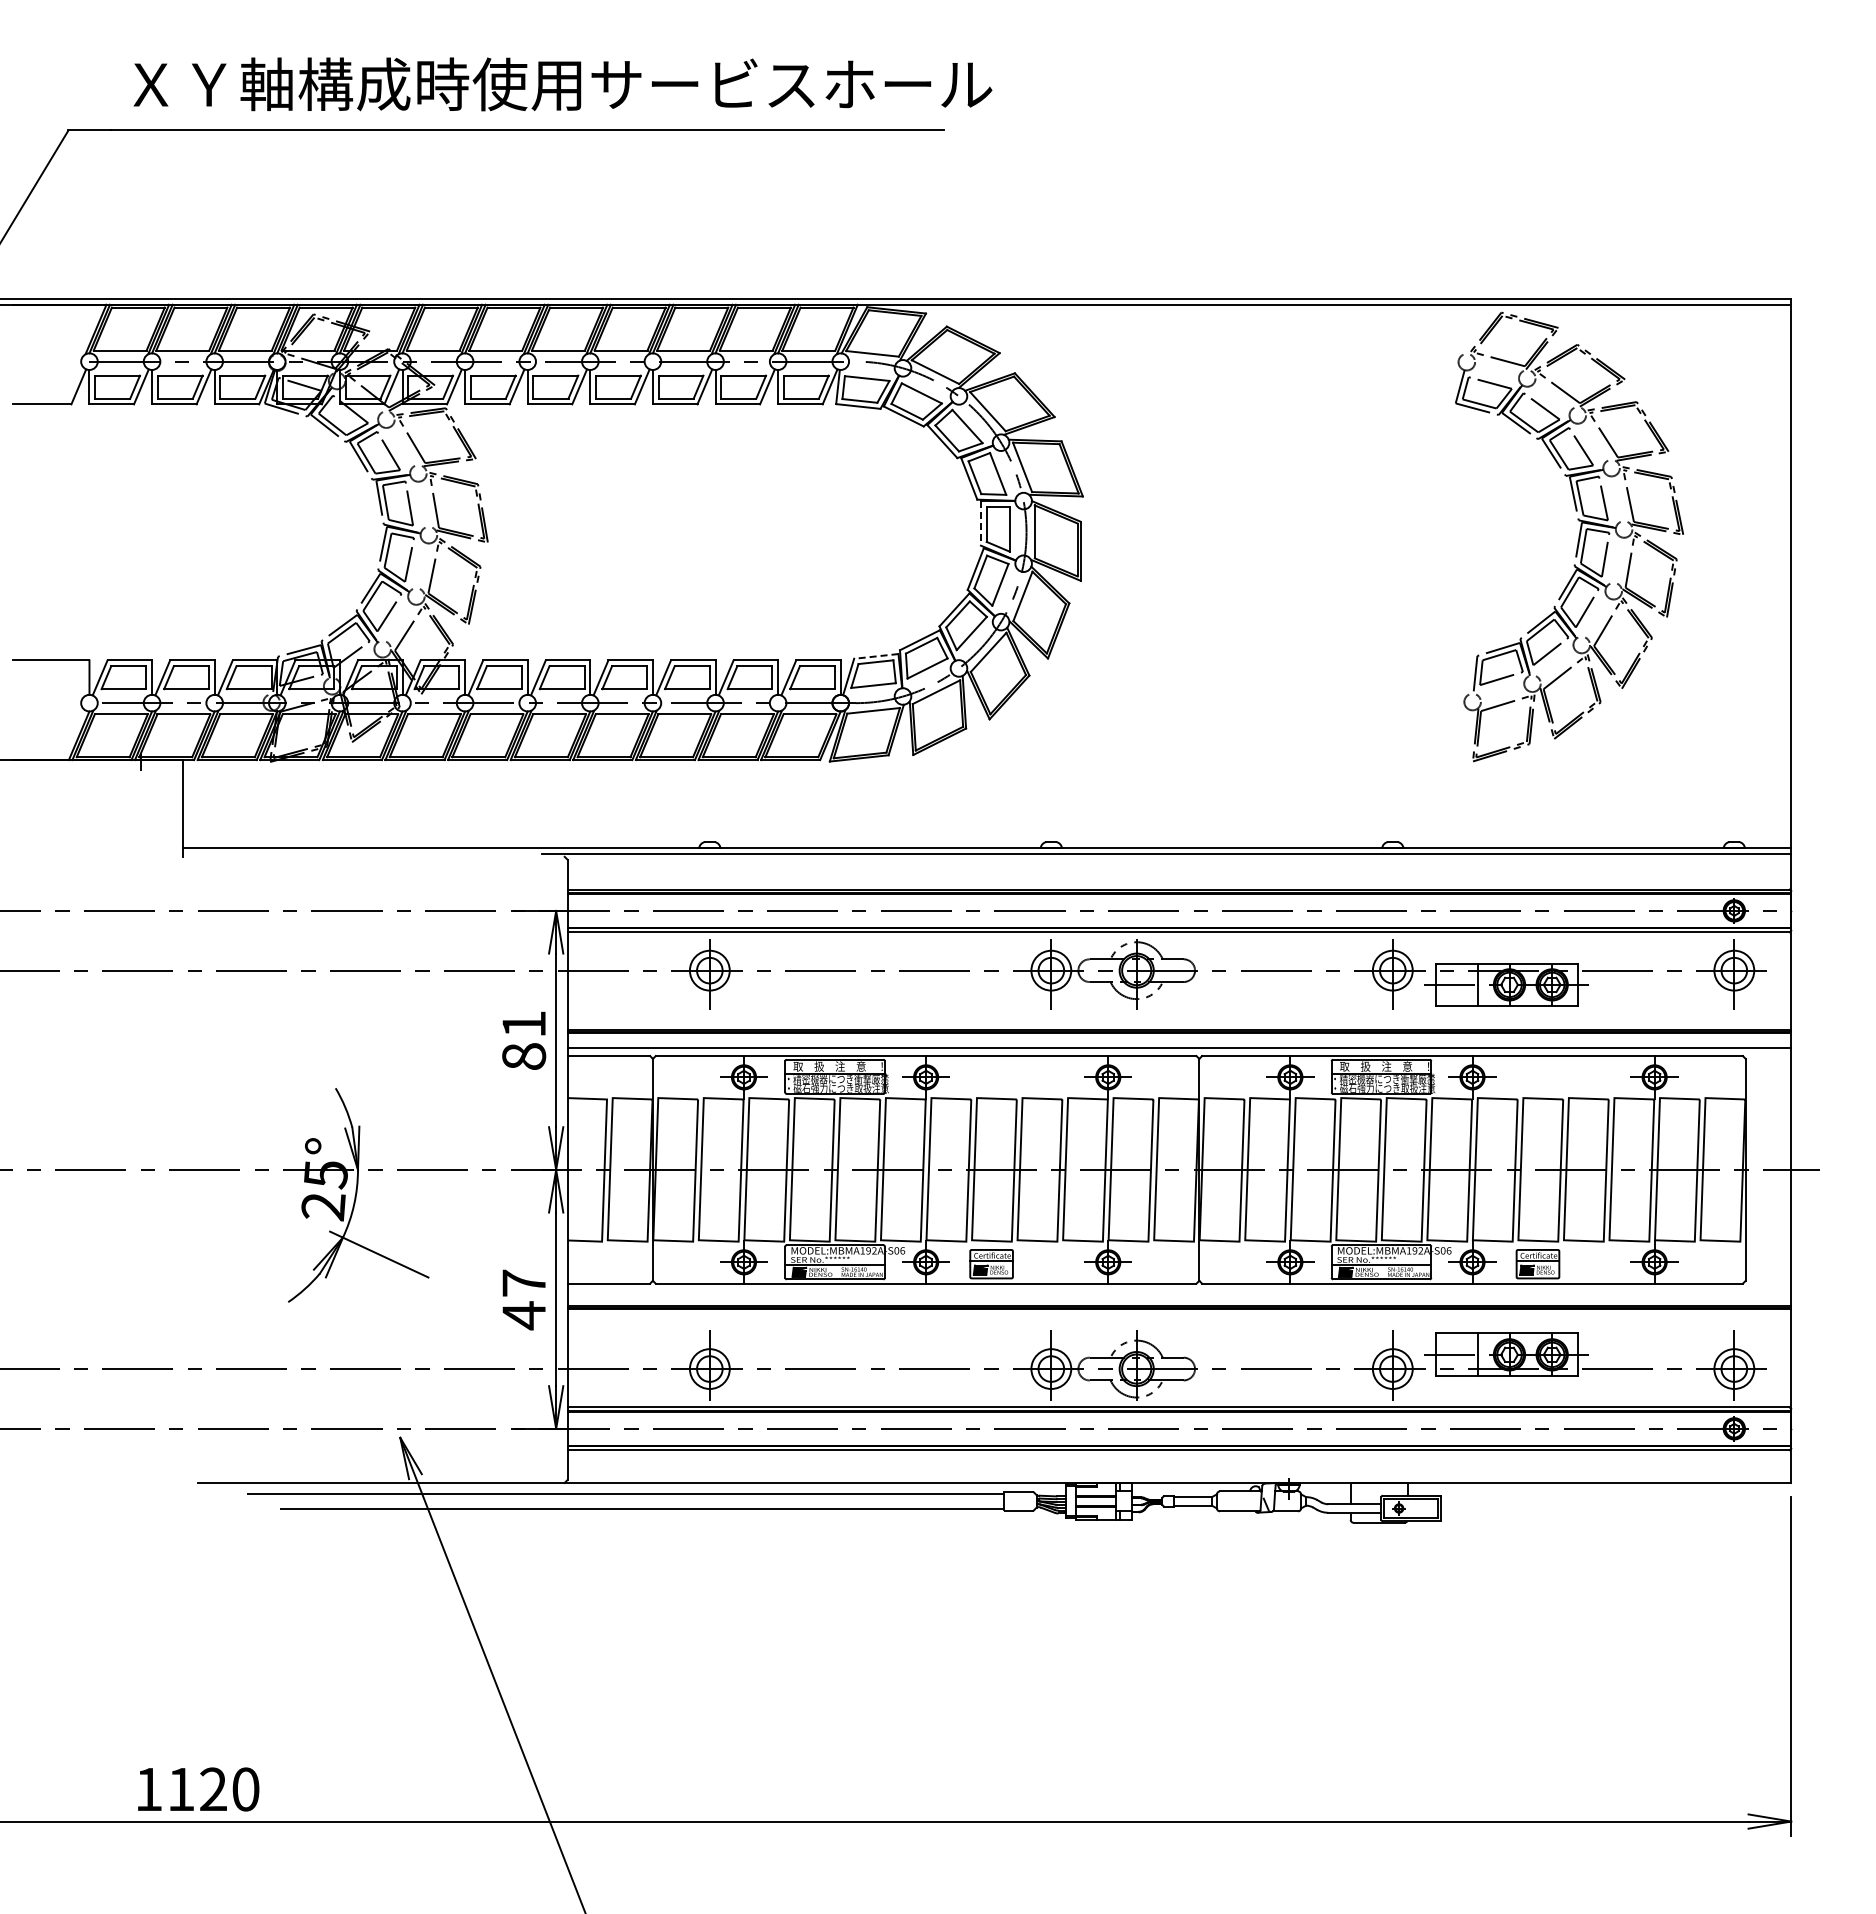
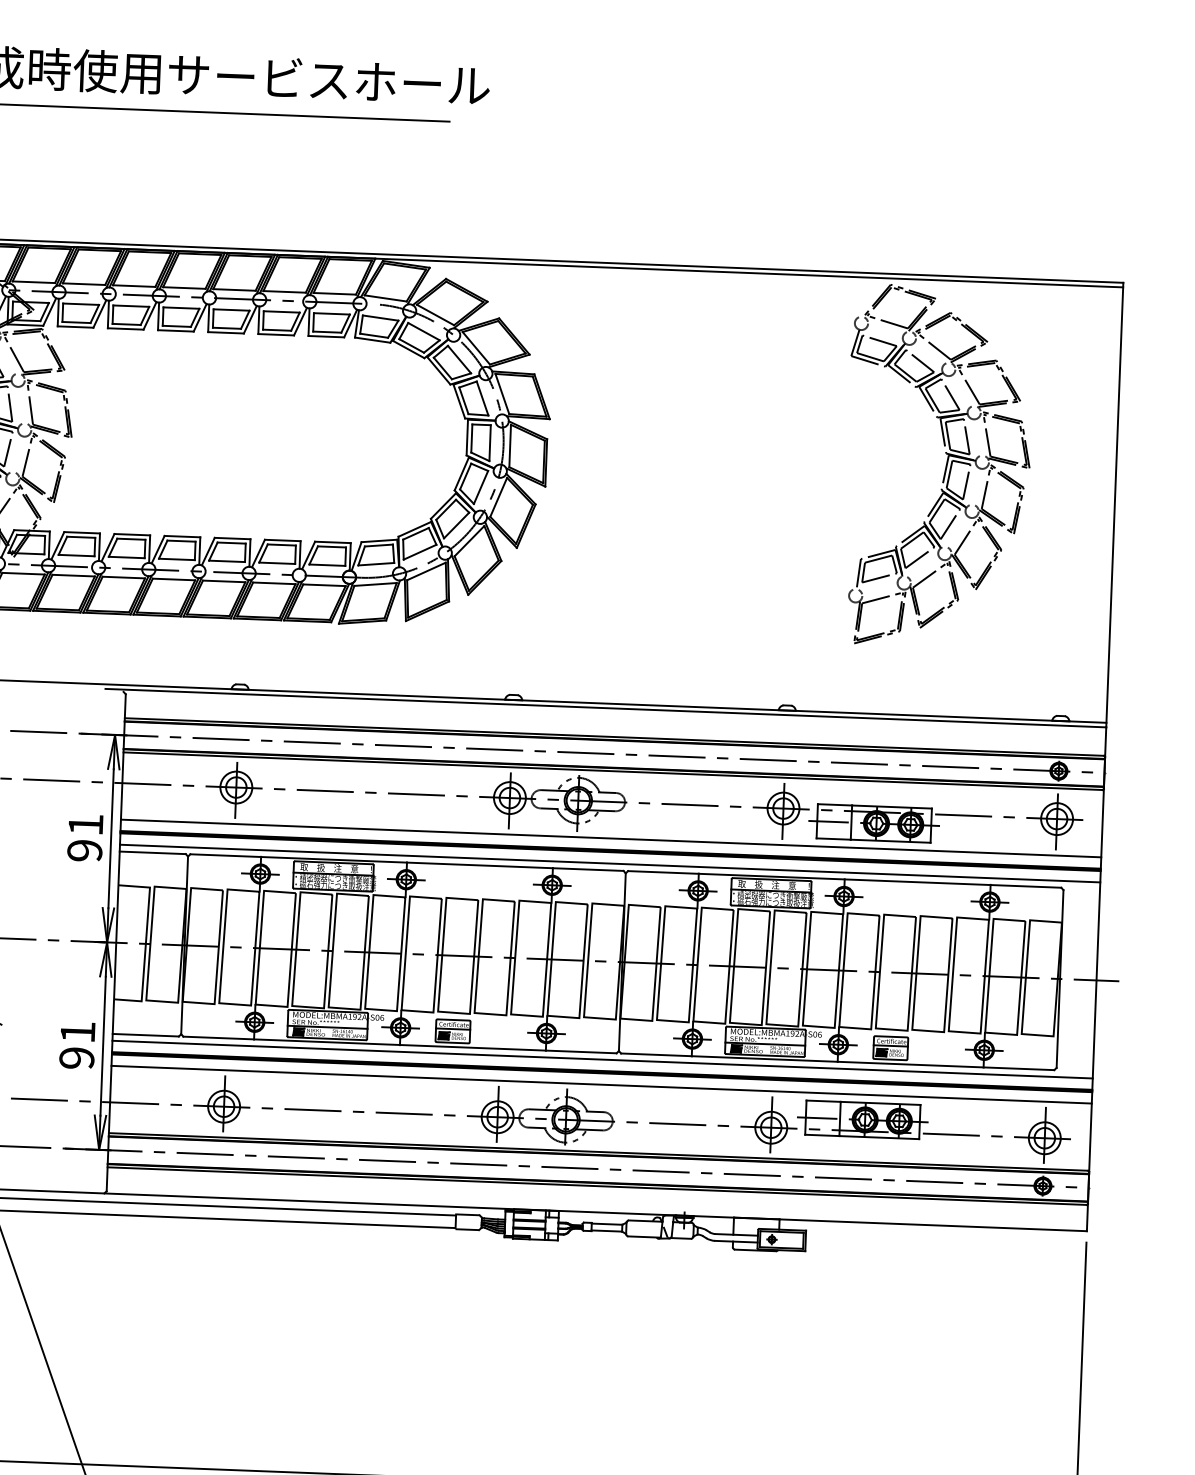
line: (980, 523) -> (466, 437), dashed -> solid
line: (875, 656) -> (378, 540), dashed -> solid
line: (1179, 1016) -> (611, 838), added
text: (524, 1056) -> (85, 850), 81 -> 91
line: (1179, 1292) -> (602, 1059), added
text: (524, 1299) -> (77, 1045), 47 -> 91
line: (1179, 1323) -> (601, 1084), added

